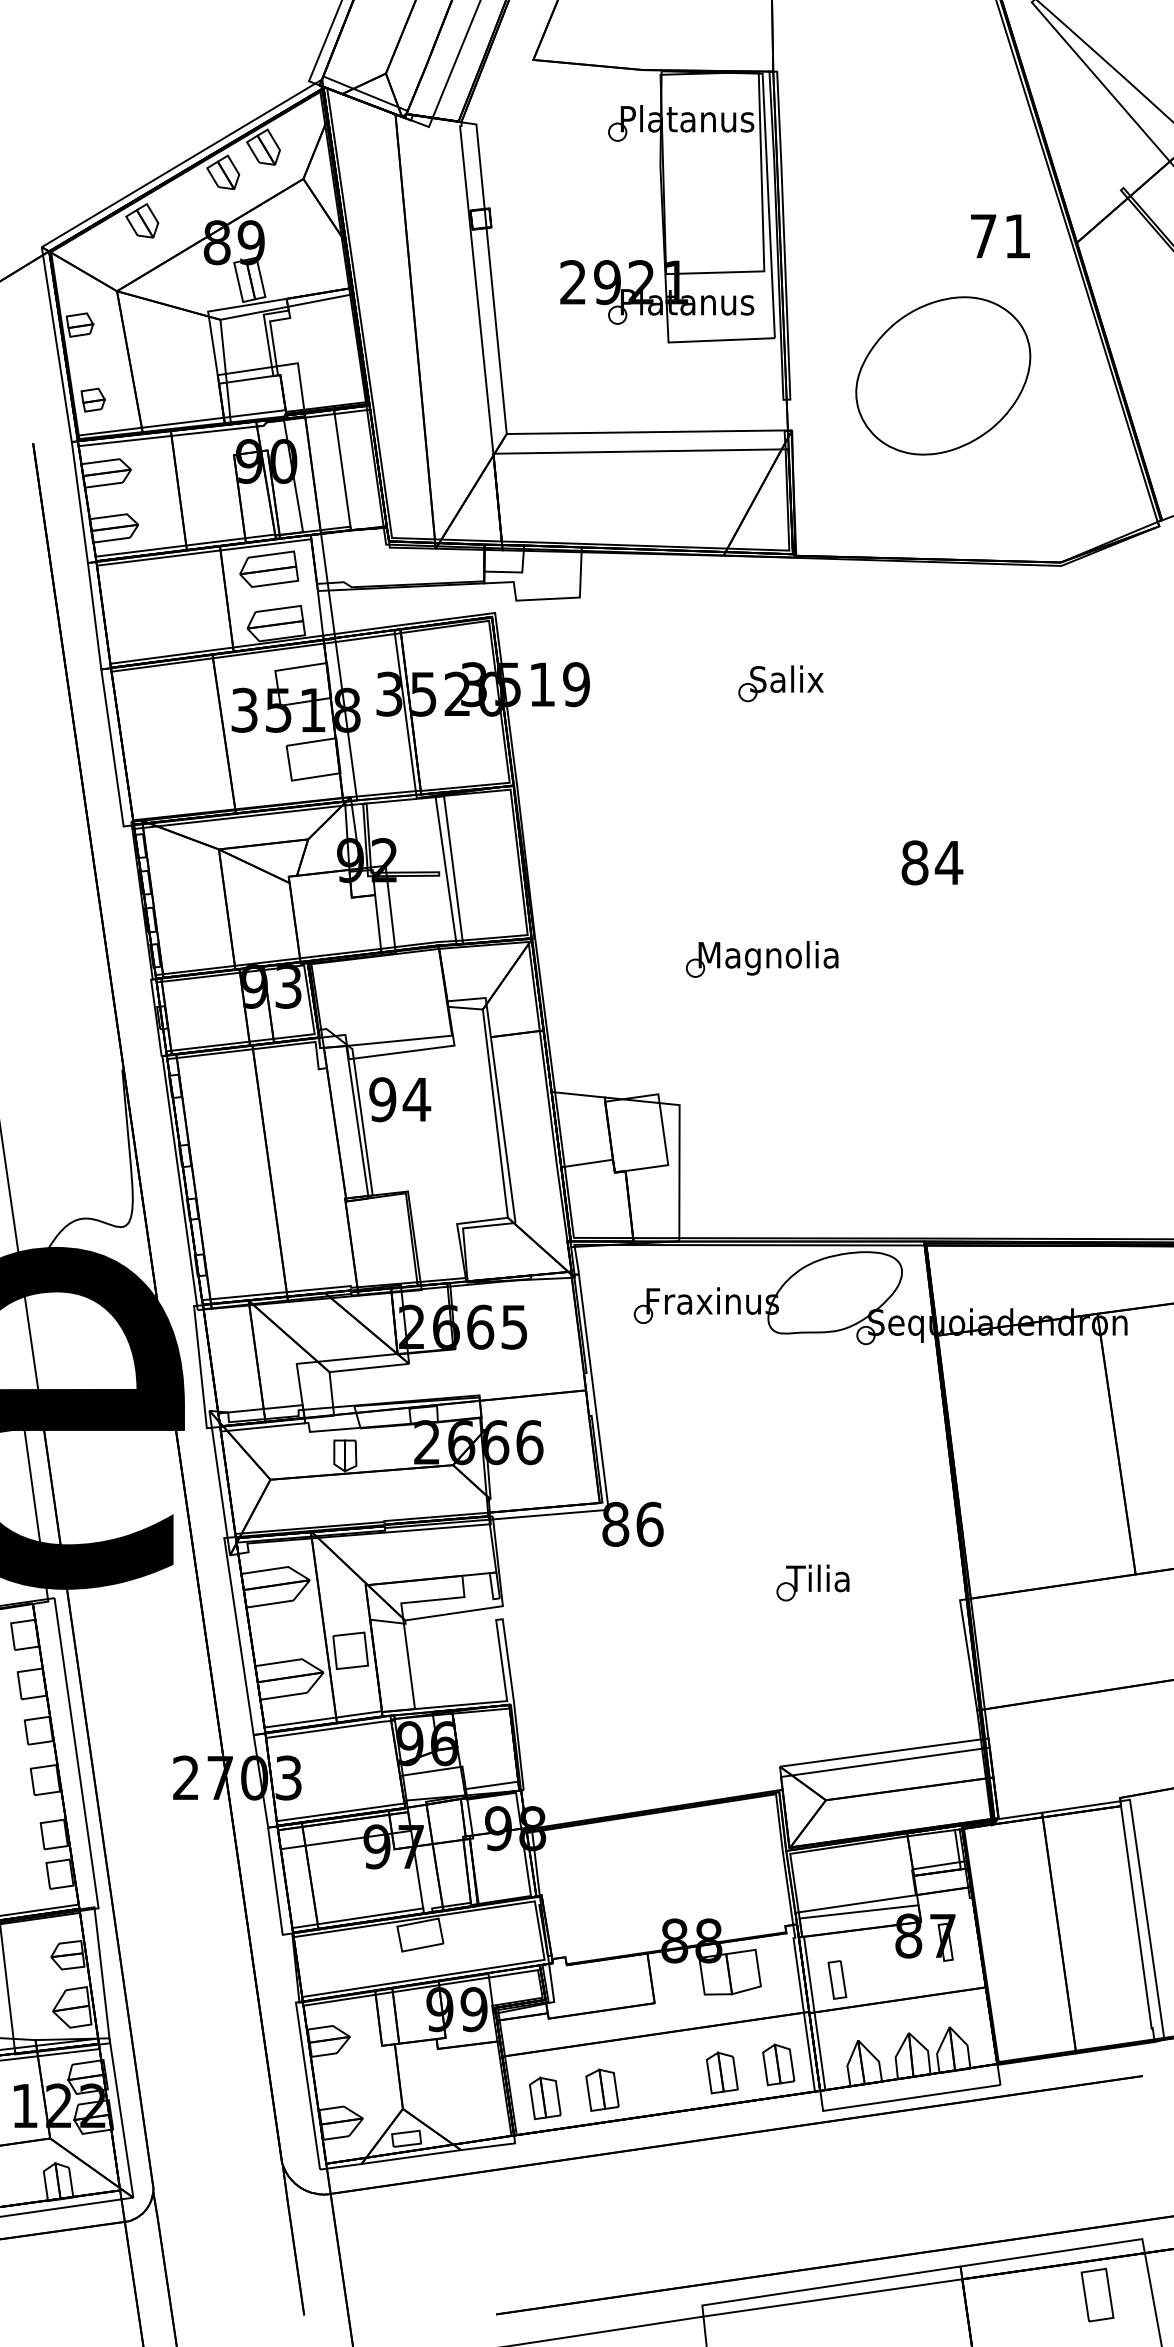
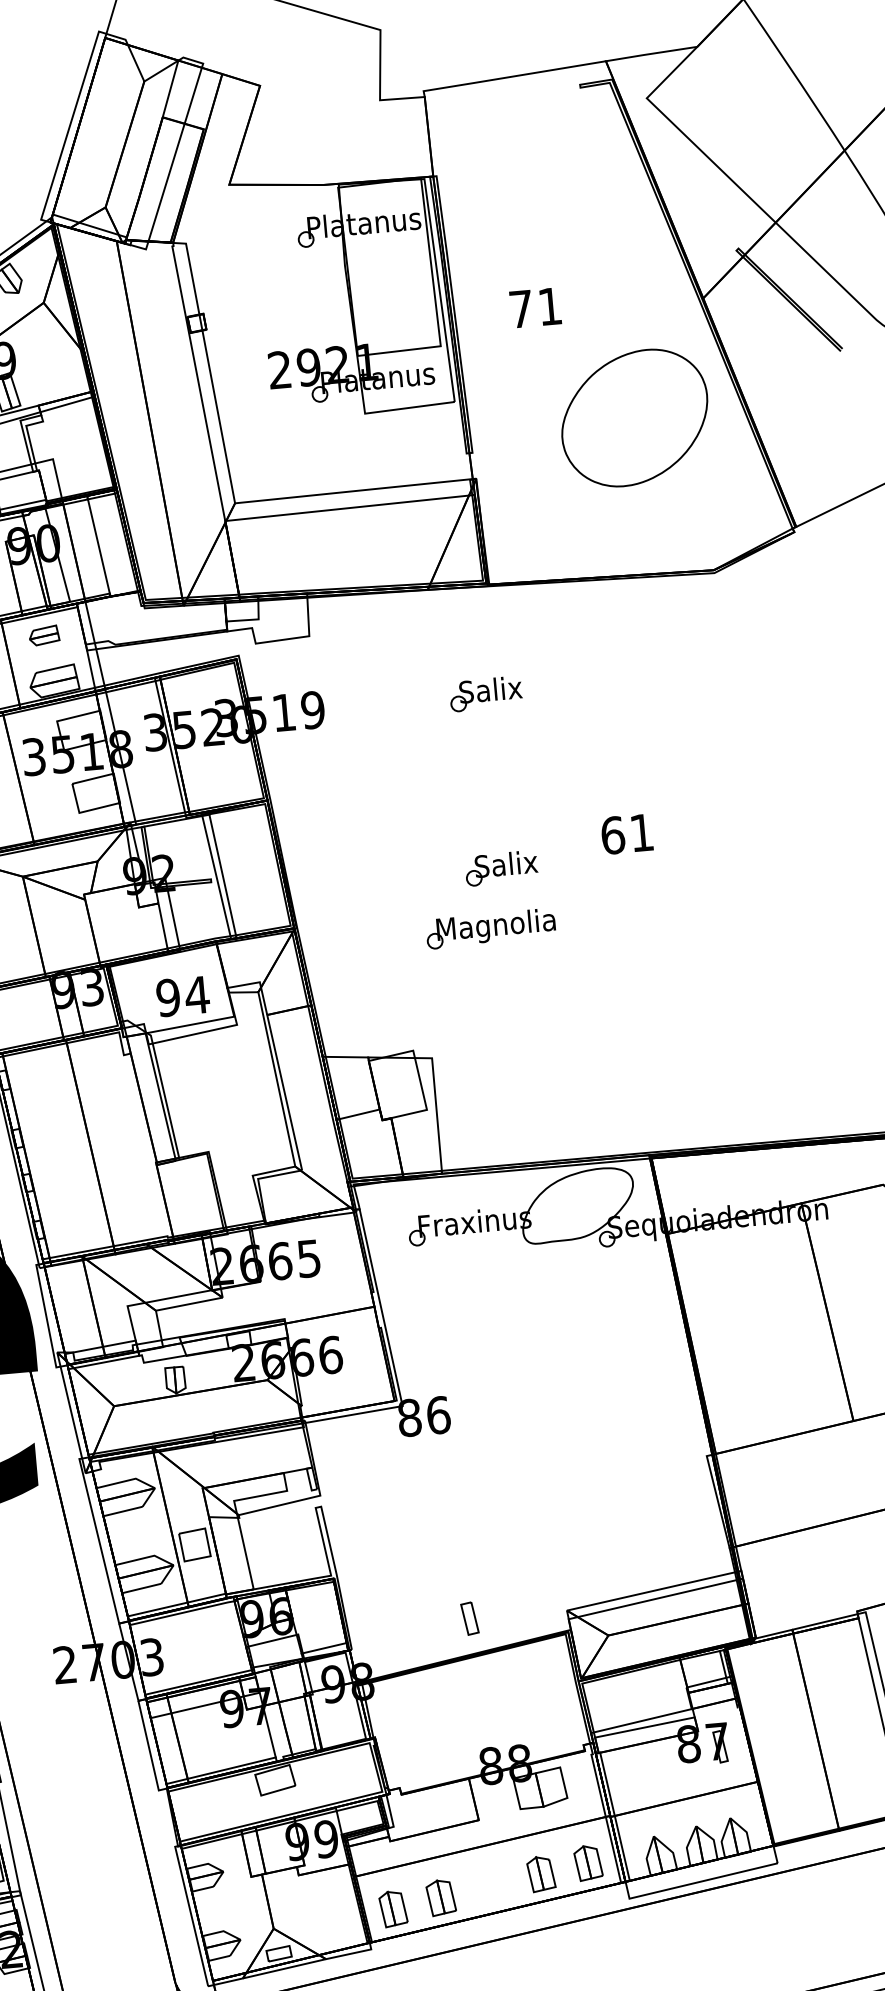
text: (1000, 236) -> (535, 308), moved
part: (943, 375) -> (635, 417), moved
part: (269, 568) -> (44, 635), size x0.6
text: (932, 862) -> (627, 833), 84 -> 61
part: (780, 889) -> (501, 868), added
text: (400, 1099) -> (183, 996), moved
part: (812, 1582) -> (580, 1452), removed
part: (837, 1979) -> (470, 1618), moved

